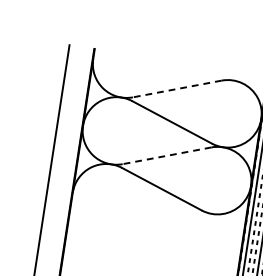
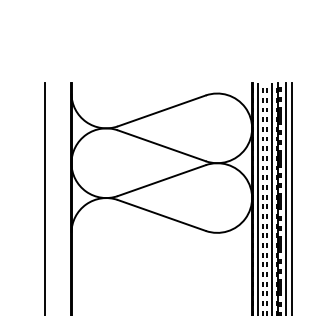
line: (177, 88) -> (161, 110), dashed -> solid
line: (166, 155) -> (161, 180), dashed -> solid

